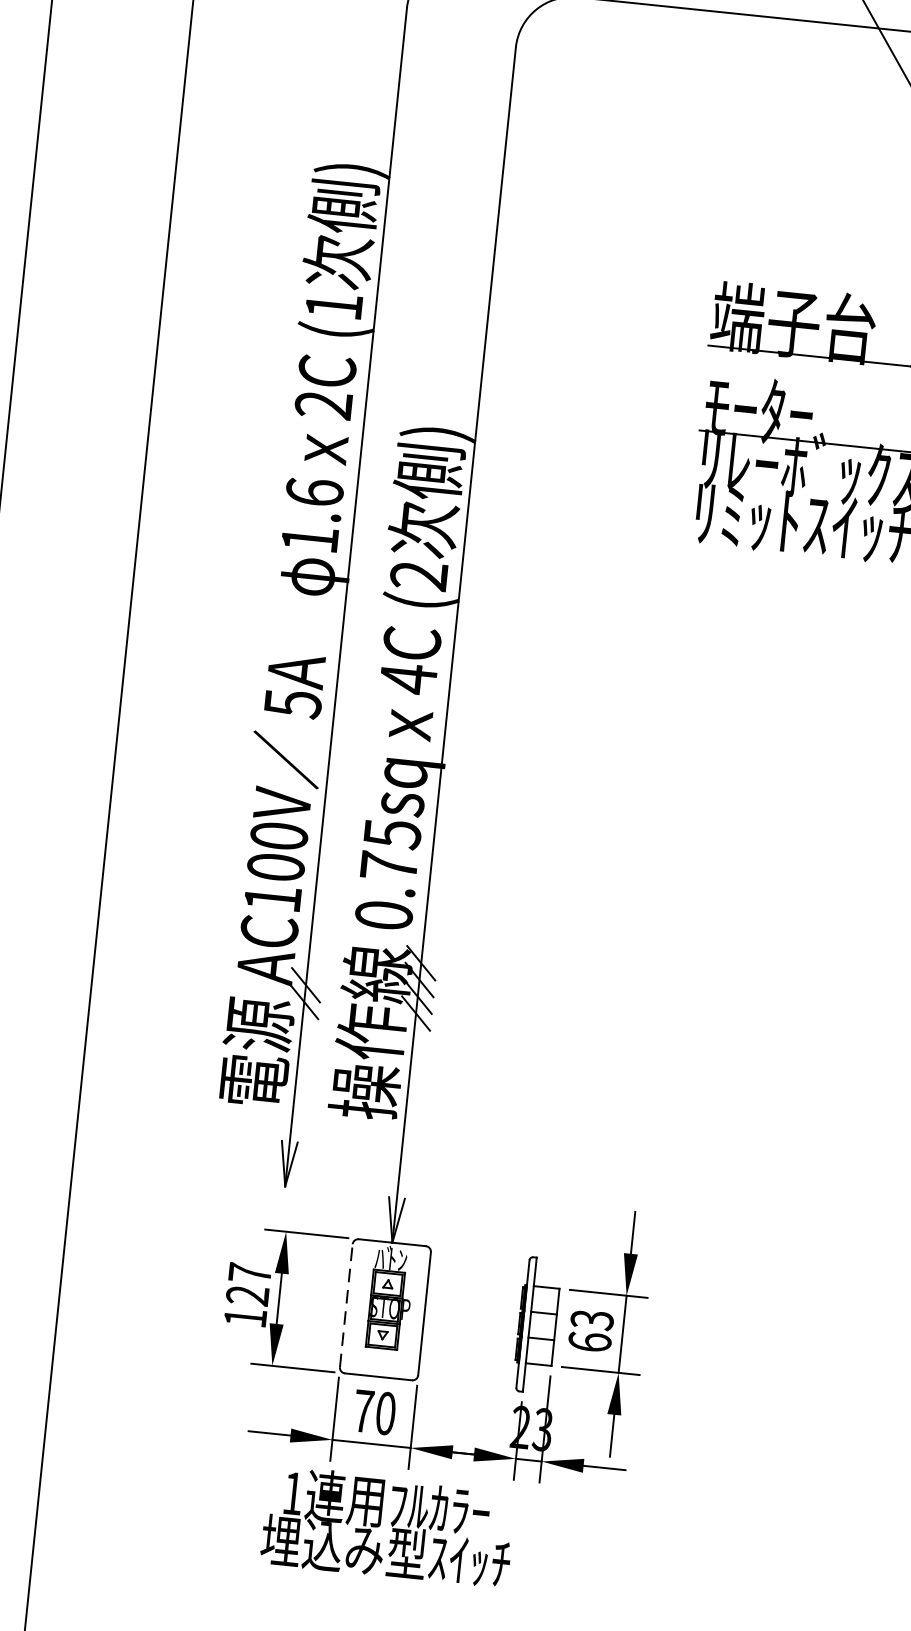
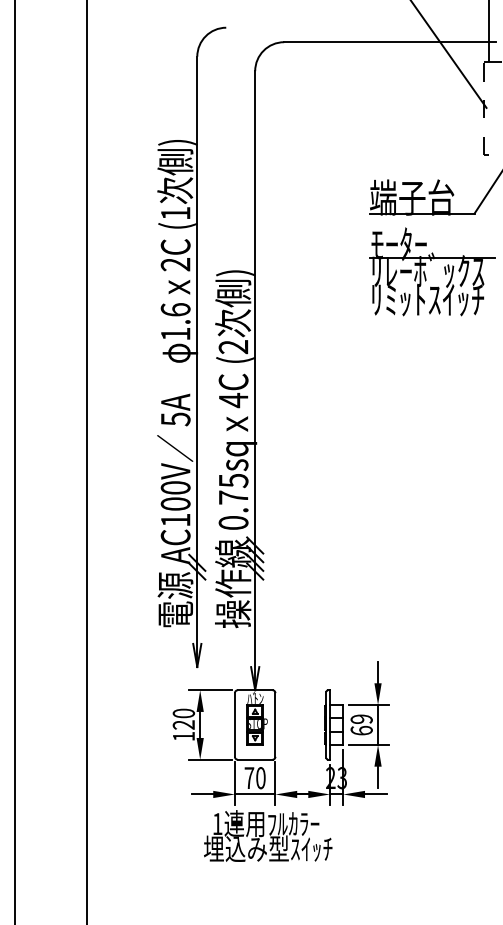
text: (249, 1273) -> (183, 713), 127 -> 120
line: (345, 1304) -> (234, 724), dashed -> solid
text: (591, 1320) -> (361, 719), 63 -> 69

